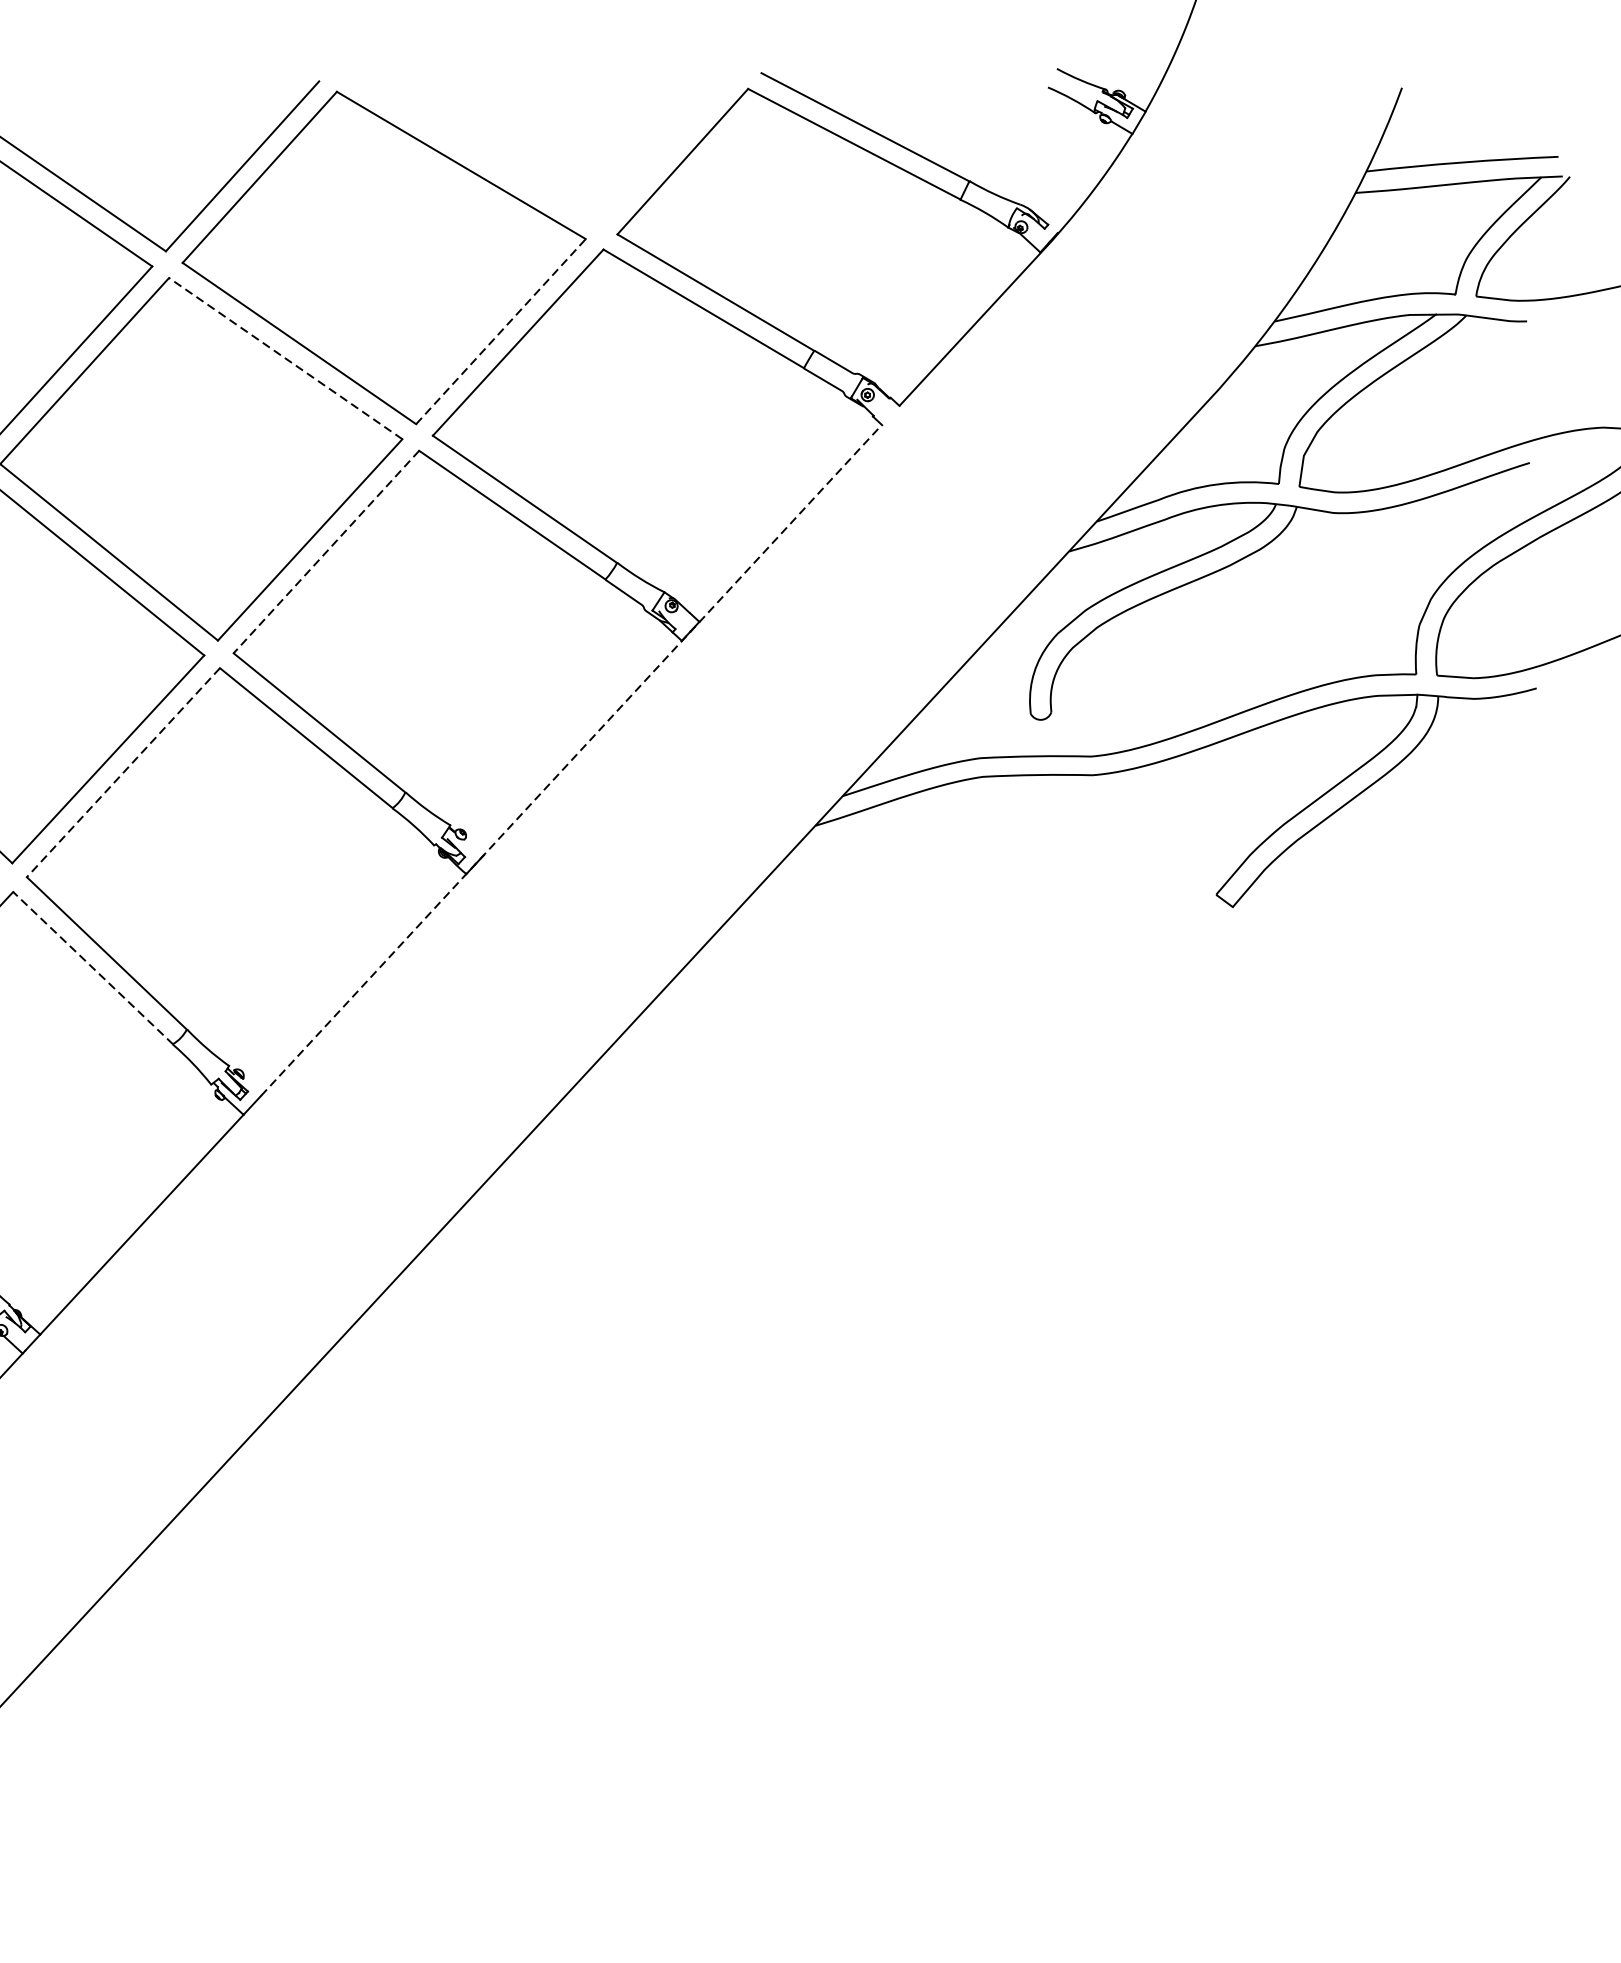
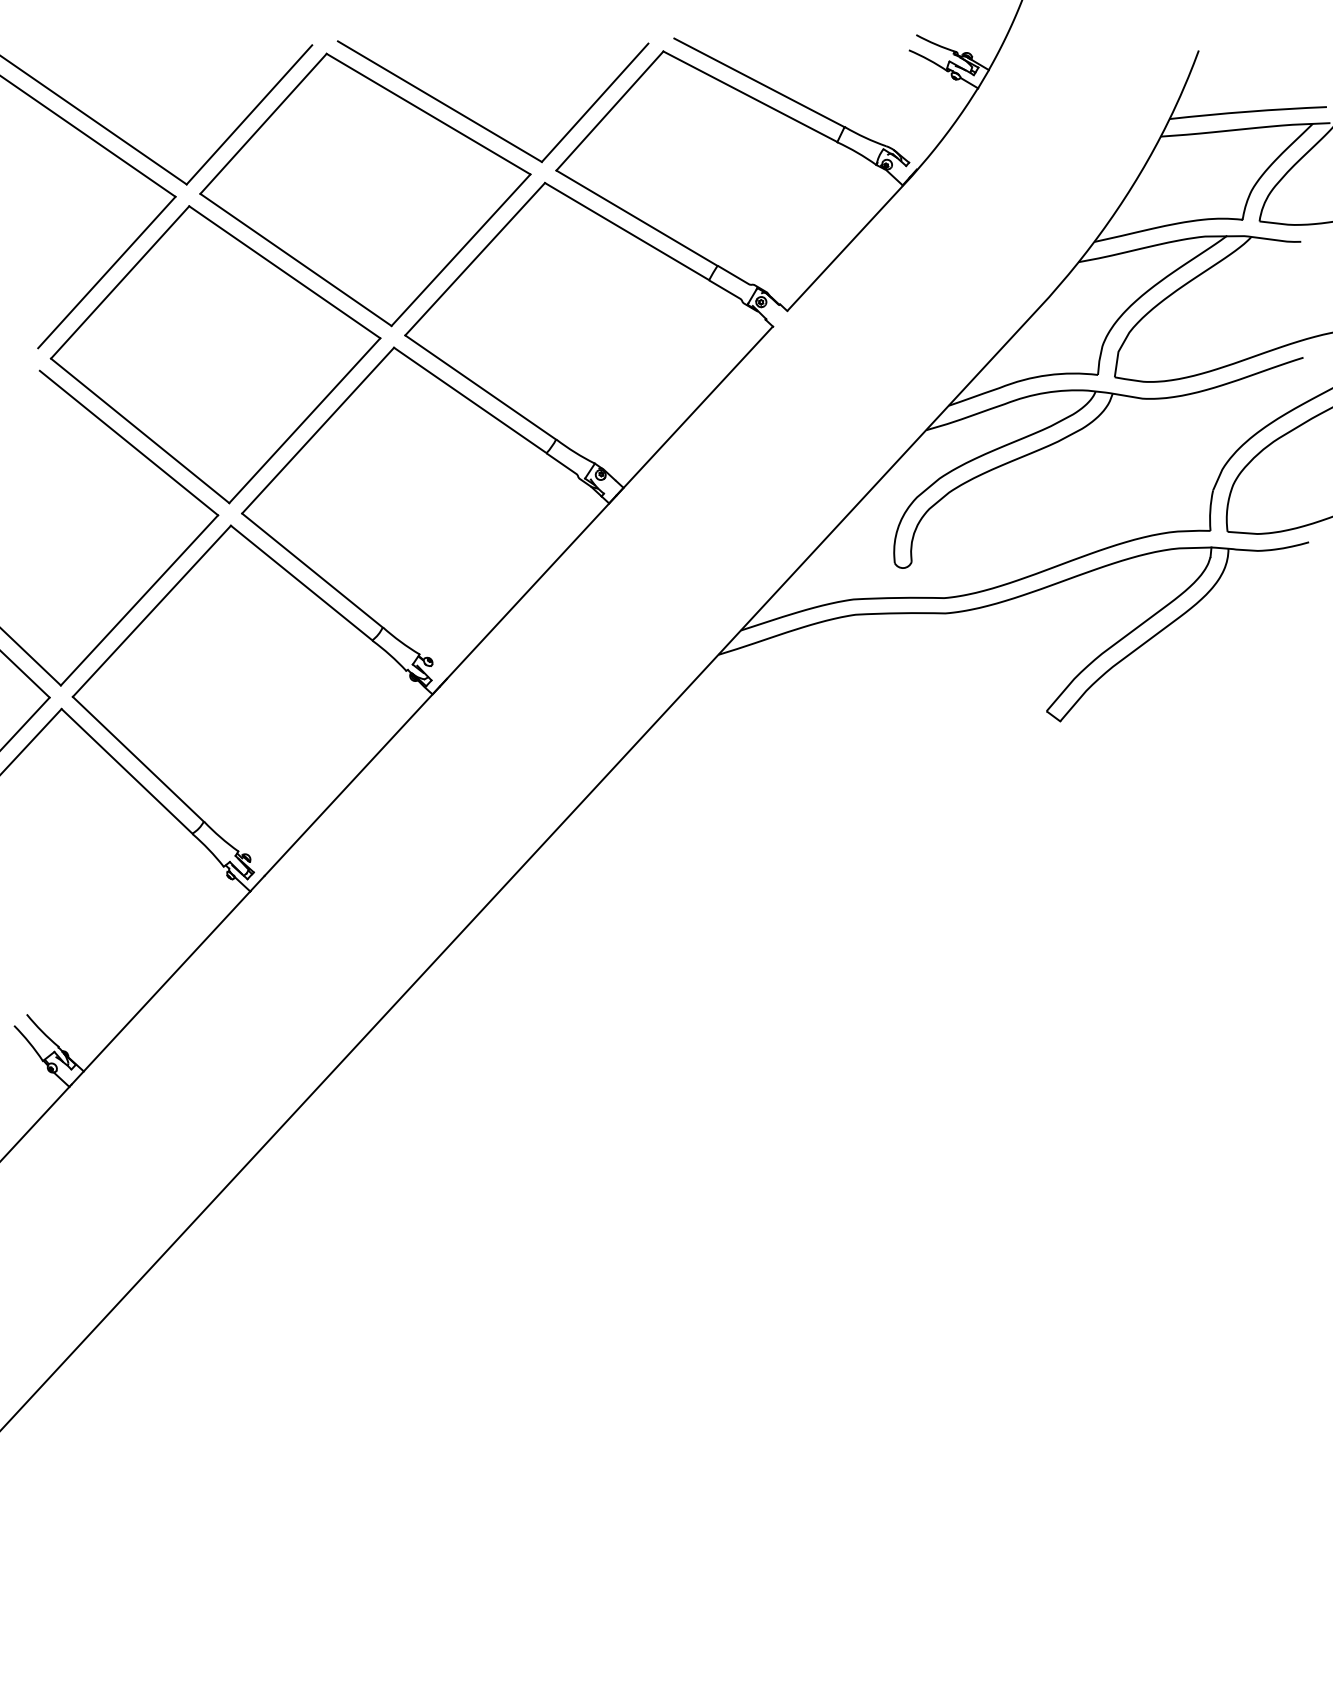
part: (521, 175) -> (477, 122), added
line: (501, 332) -> (461, 250), dashed -> solid
line: (285, 358) -> (284, 272), dashed -> solid
line: (325, 553) -> (317, 431), dashed -> solid
line: (572, 759) -> (519, 600), dashed -> solid
line: (122, 772) -> (151, 611), dashed -> solid
line: (93, 968) -> (127, 771), dashed -> solid

